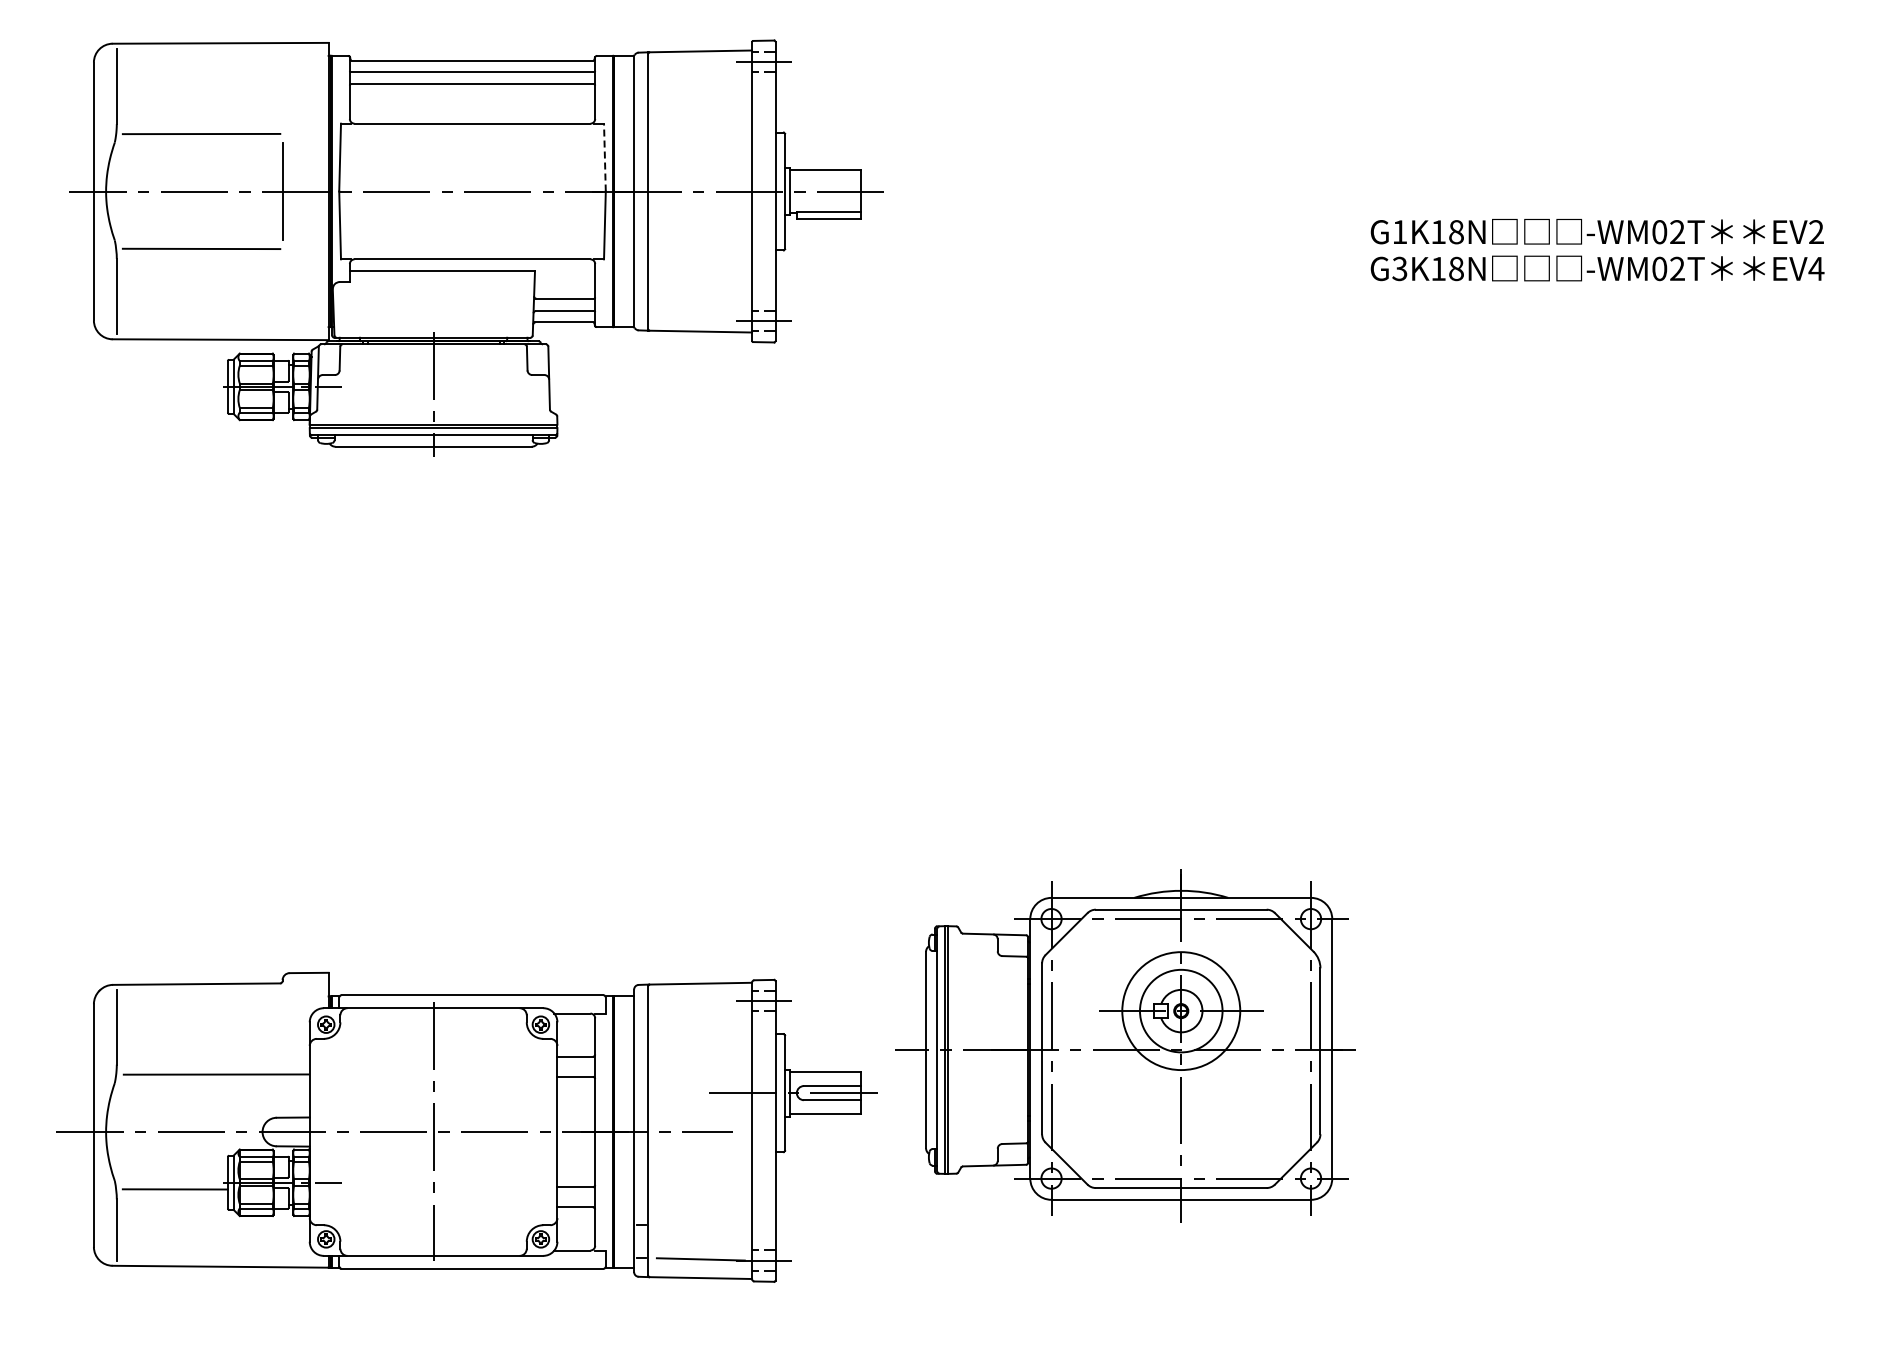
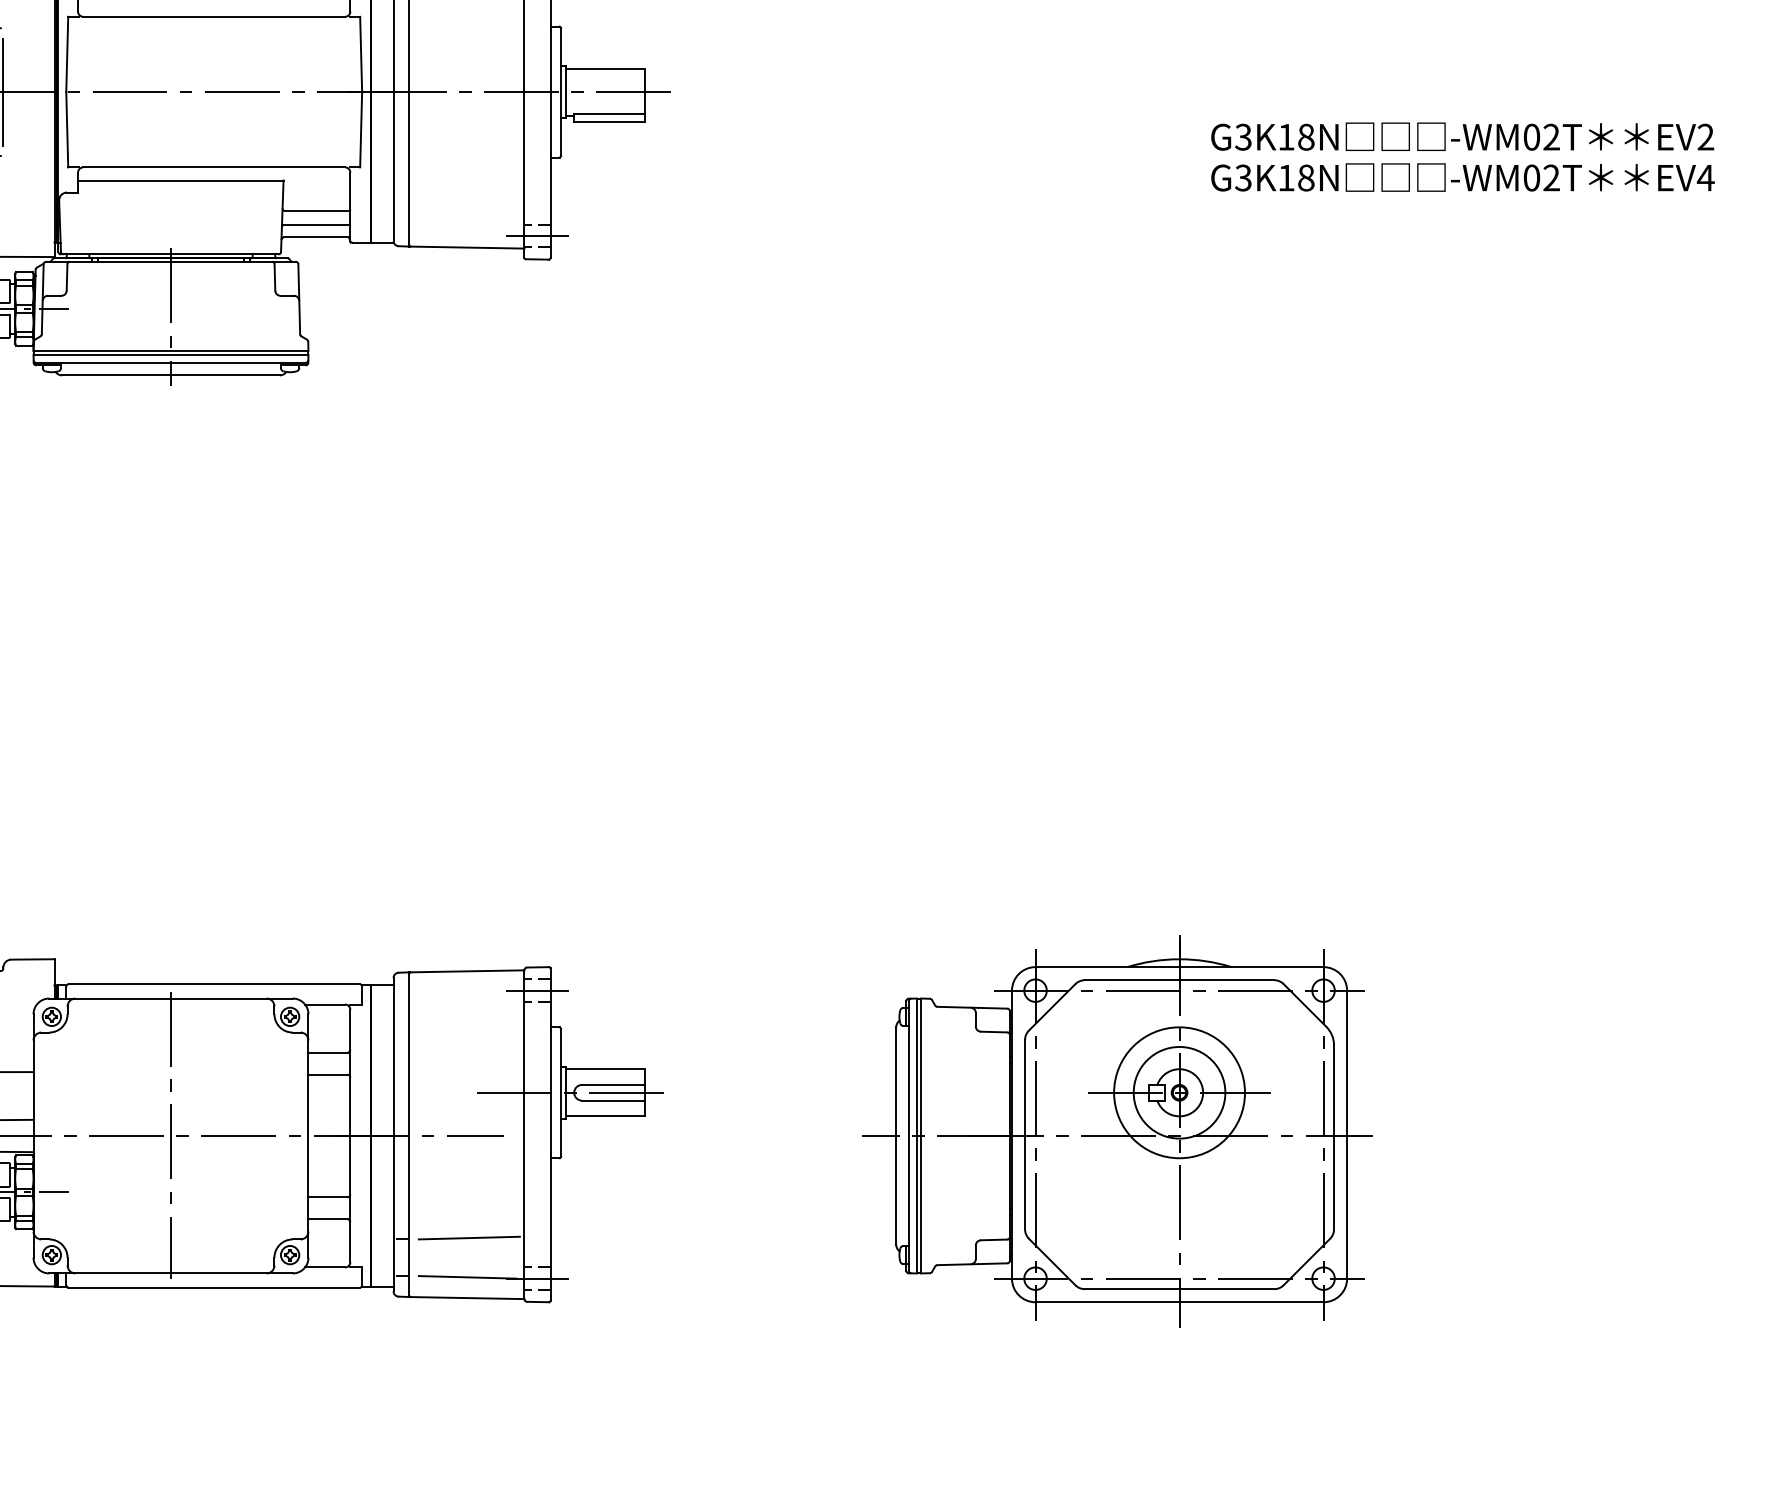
line: (604, 157) -> (360, 54), dashed -> solid
text: (1399, 232) -> (1243, 137), G1K18N -> G3K18N
part: (1125, 1045) -> (1117, 1130), moved
line: (701, 1223) -> (468, 1237), added

